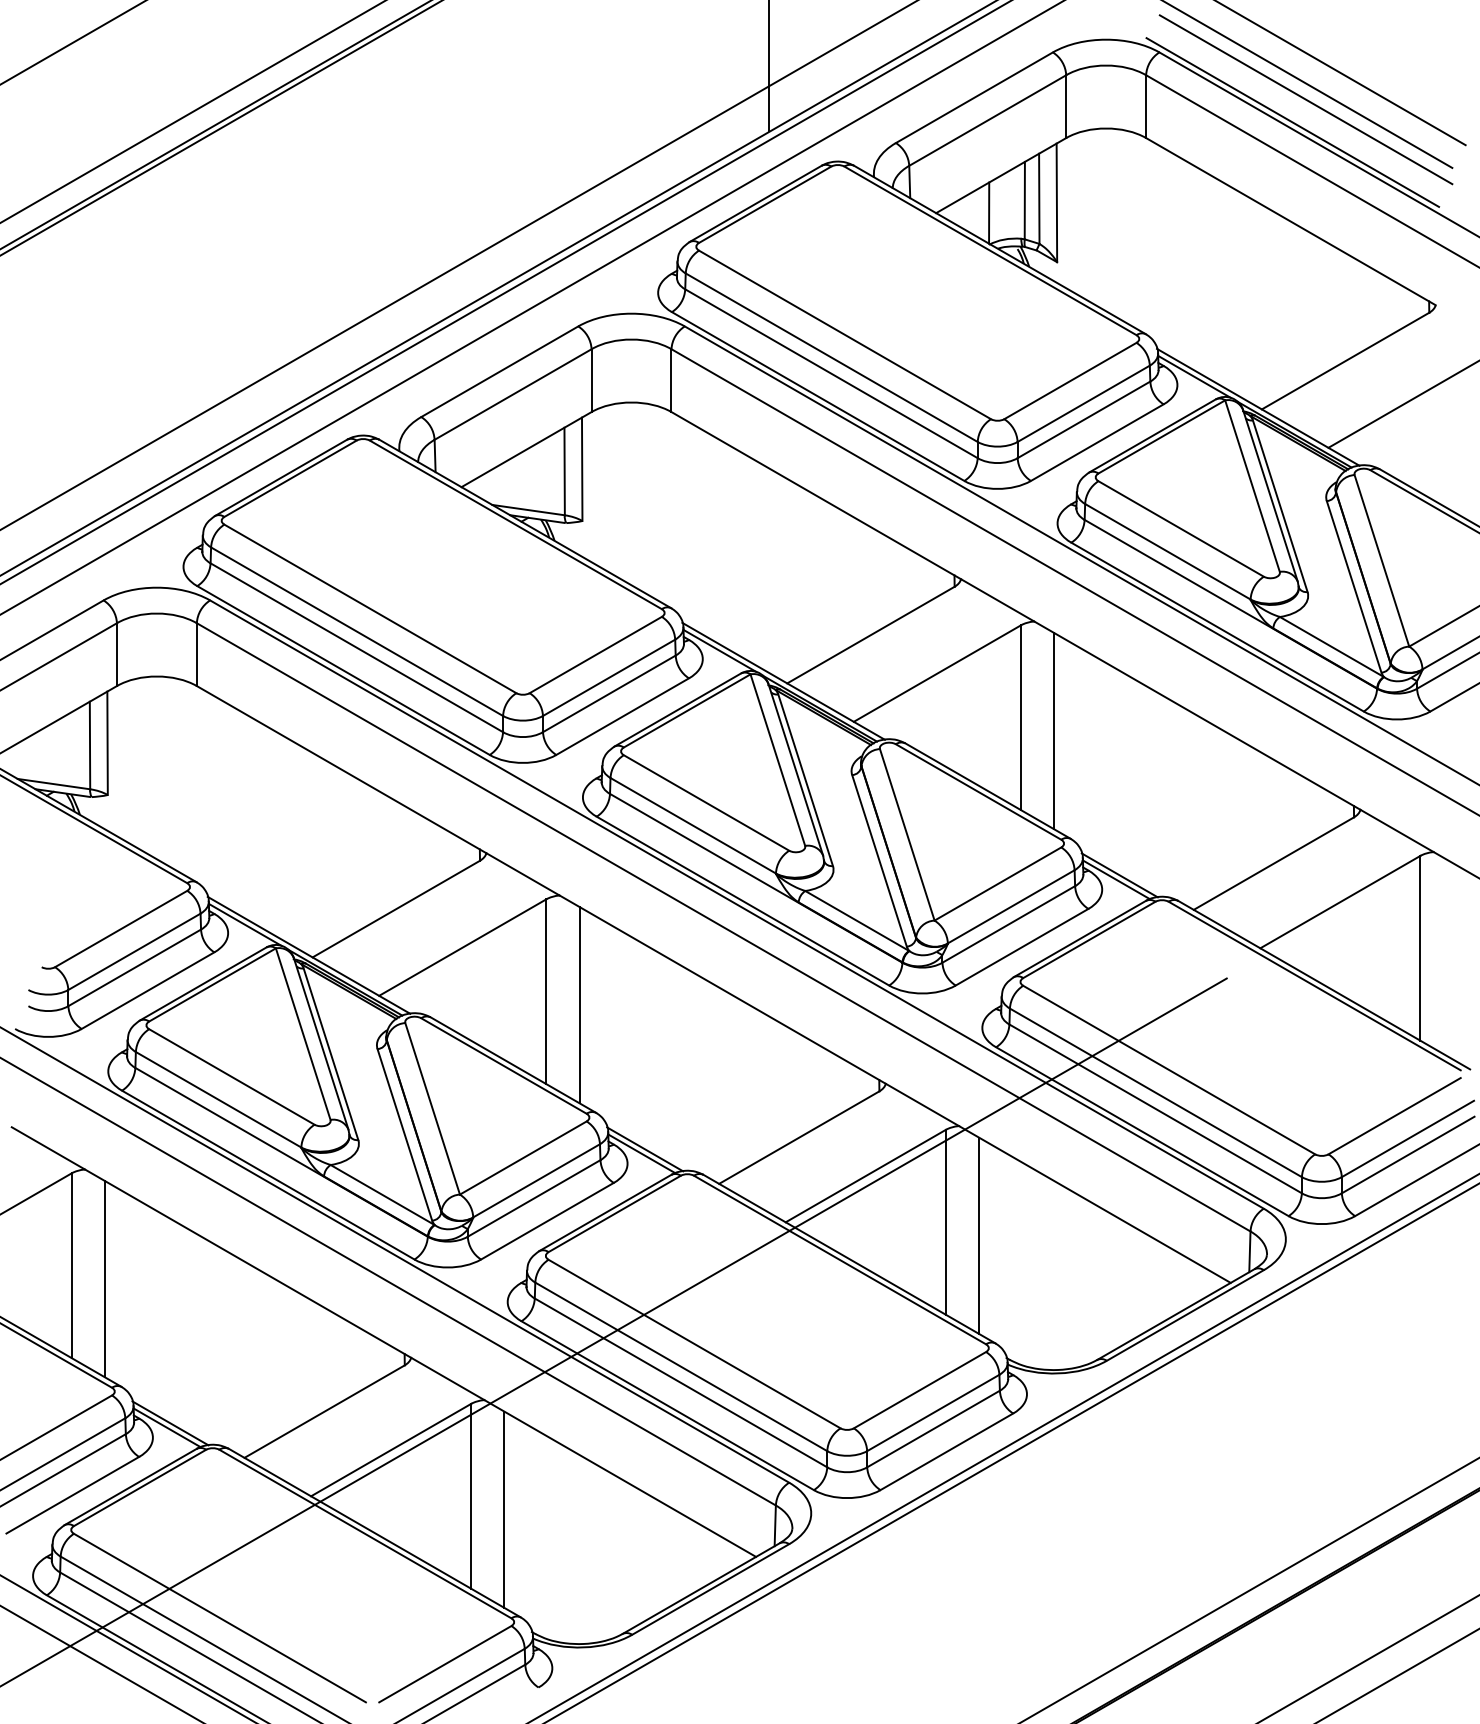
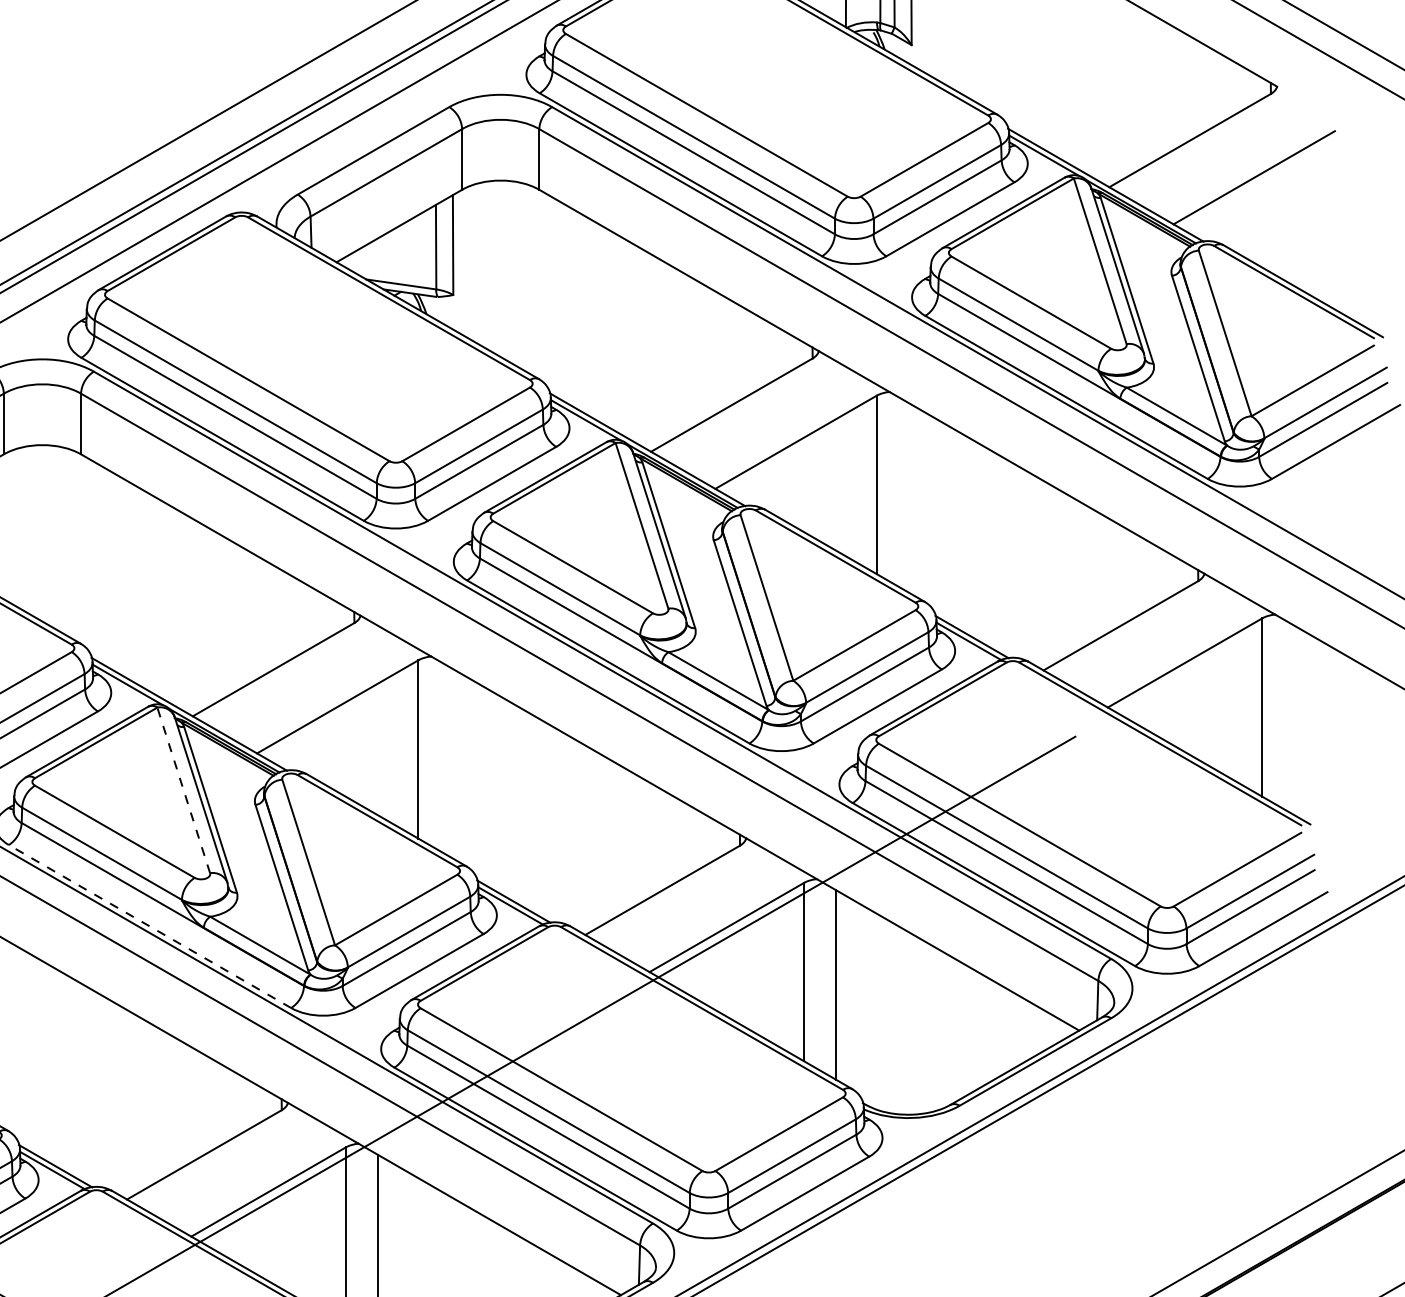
line: (1054, 731) -> (909, 498), removed
line: (579, 1005) -> (450, 762), removed
line: (303, 1033) -> (184, 789), solid -> dashed
line: (268, 1175) -> (150, 926), solid -> dashed

